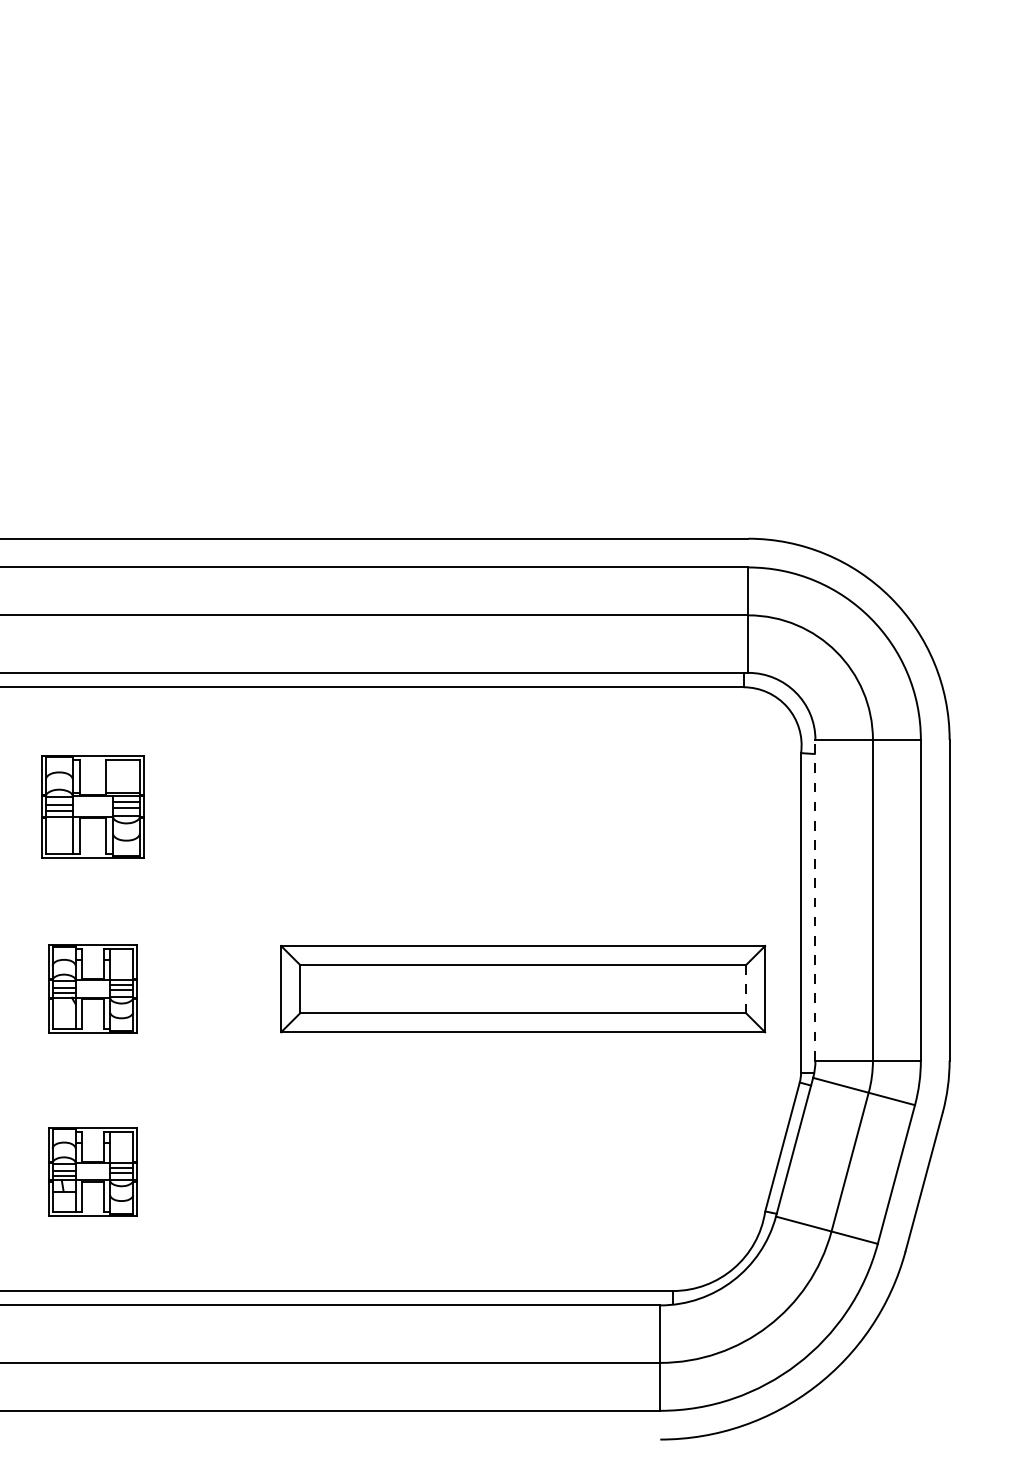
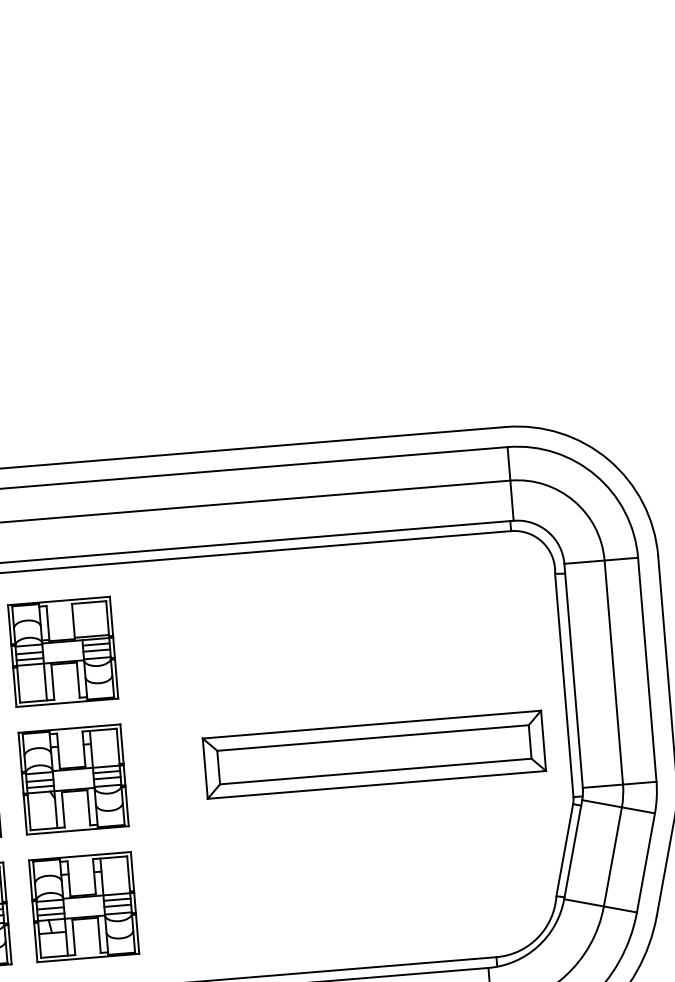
part: (92, 806) -> (62, 651), size x1.43
line: (815, 899) -> (573, 675), dashed -> solid
part: (92, 988) -> (73, 779), size x1.67
line: (745, 989) -> (529, 742), dashed -> solid
part: (92, 1171) -> (83, 906), size x1.67

